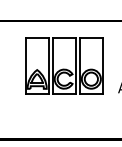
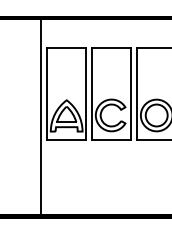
line: (21, 79) -> (40, 116), added

